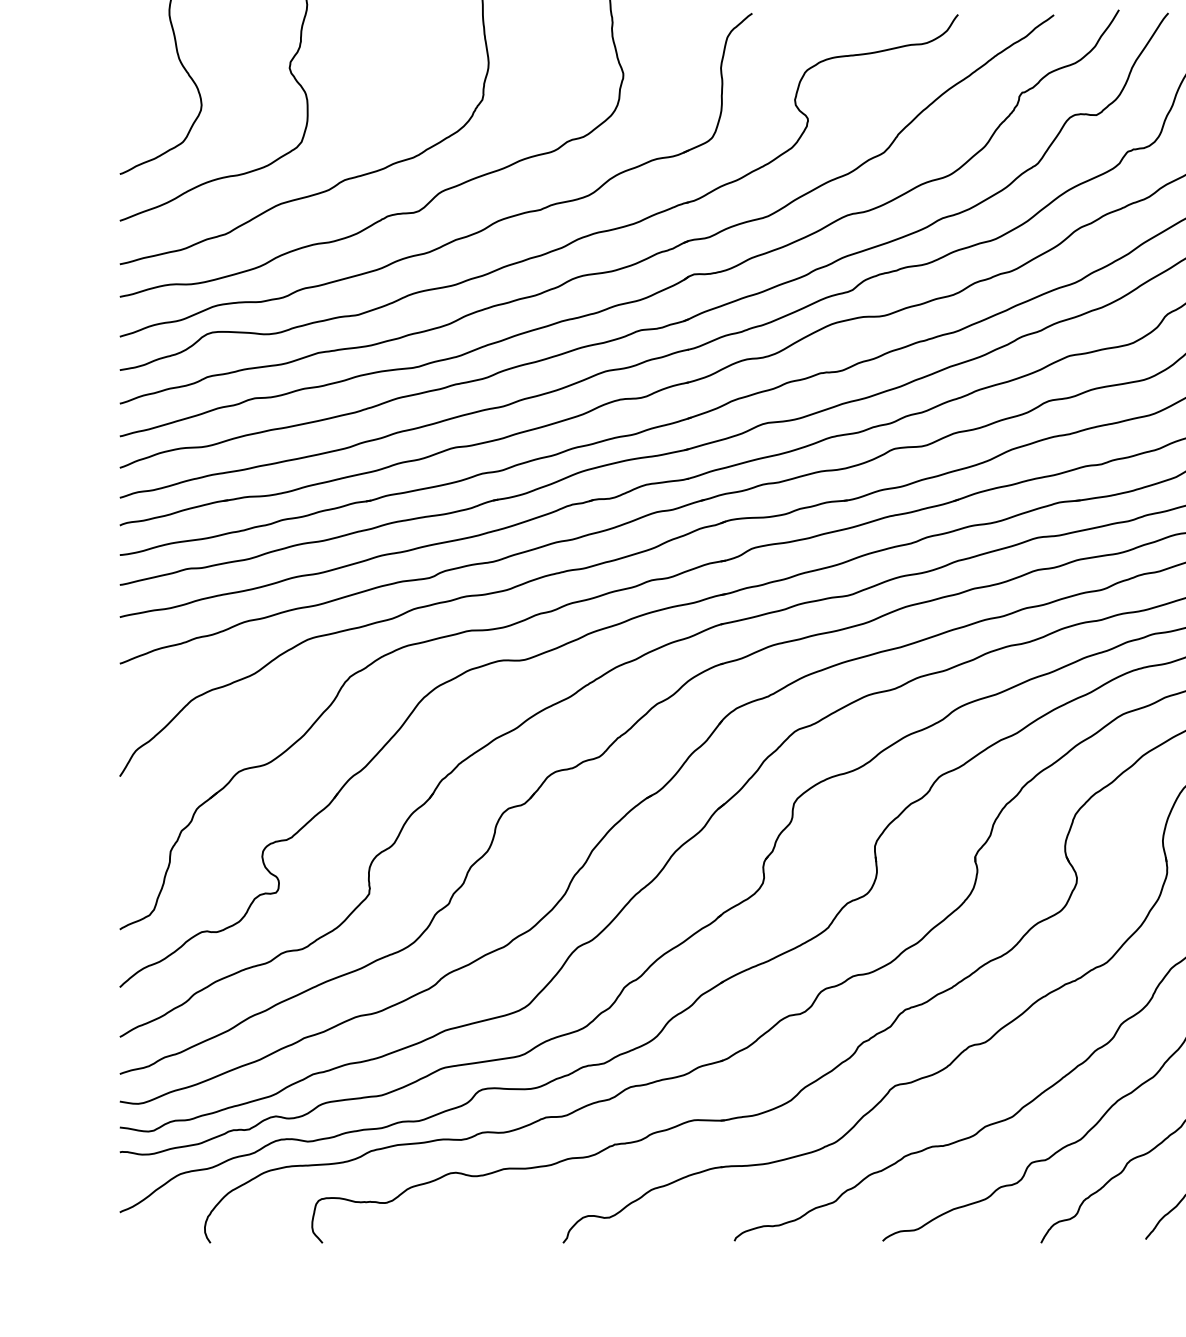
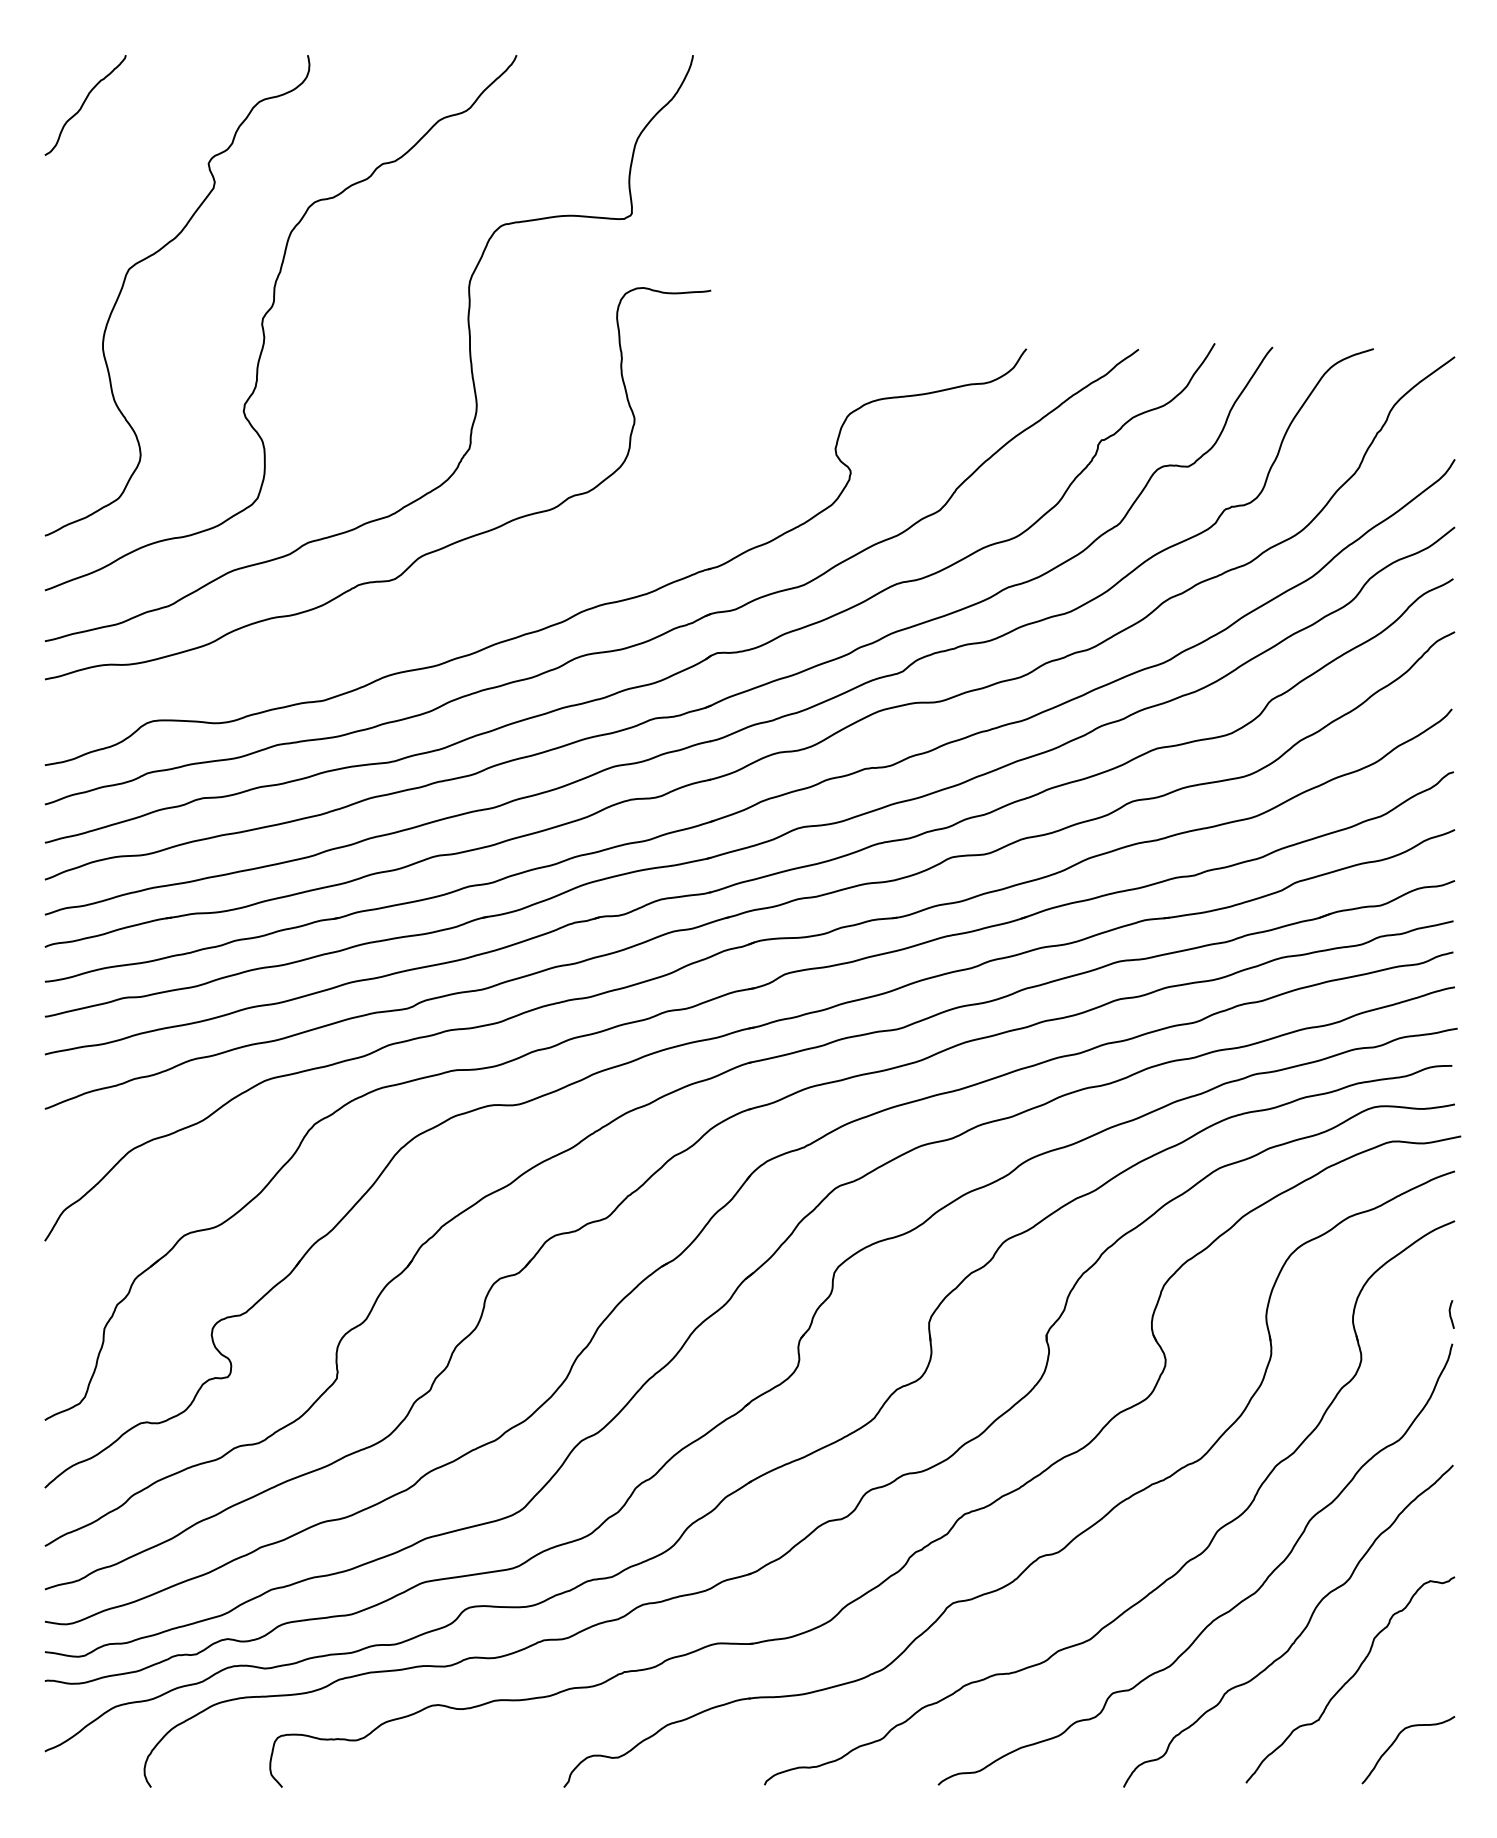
part: (455, 238) -> (438, 611), removed

